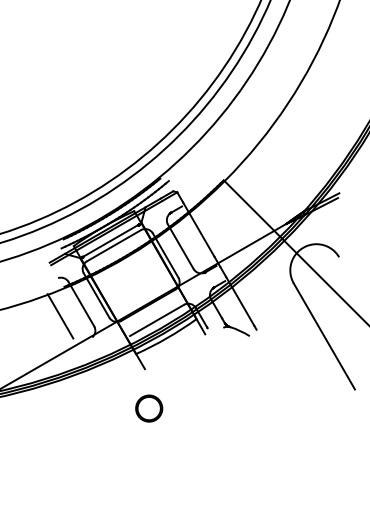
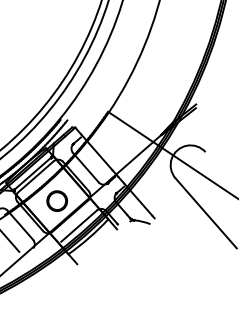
part: (149, 408) -> (57, 201), moved

